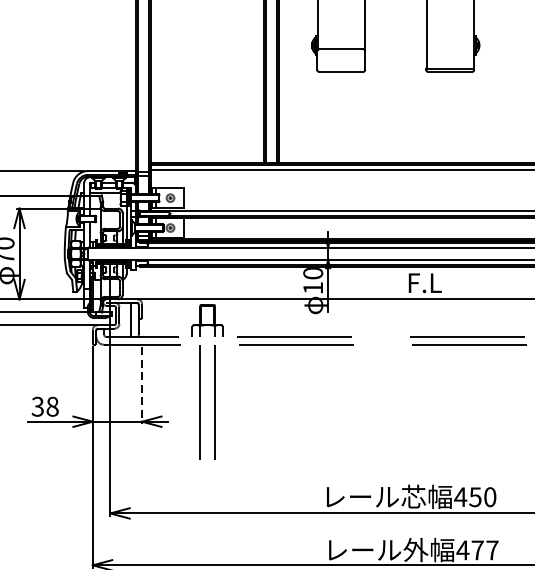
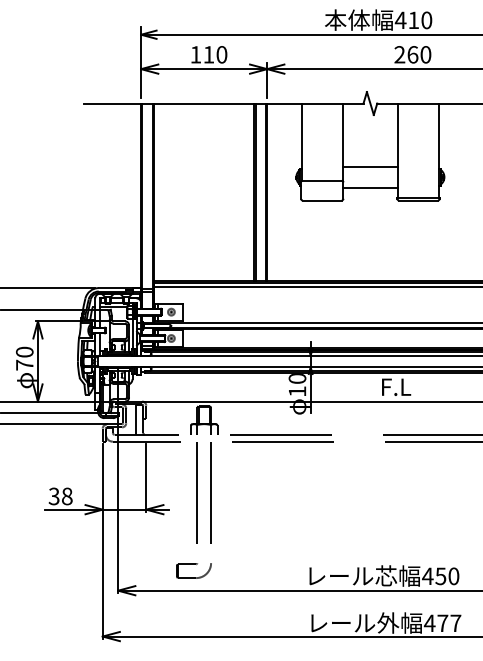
line: (394, 33) -> (369, 166), added
line: (395, 57) -> (370, 187), added
line: (142, 385) -> (146, 477), dashed -> solid
part: (195, 490) -> (193, 570), added

